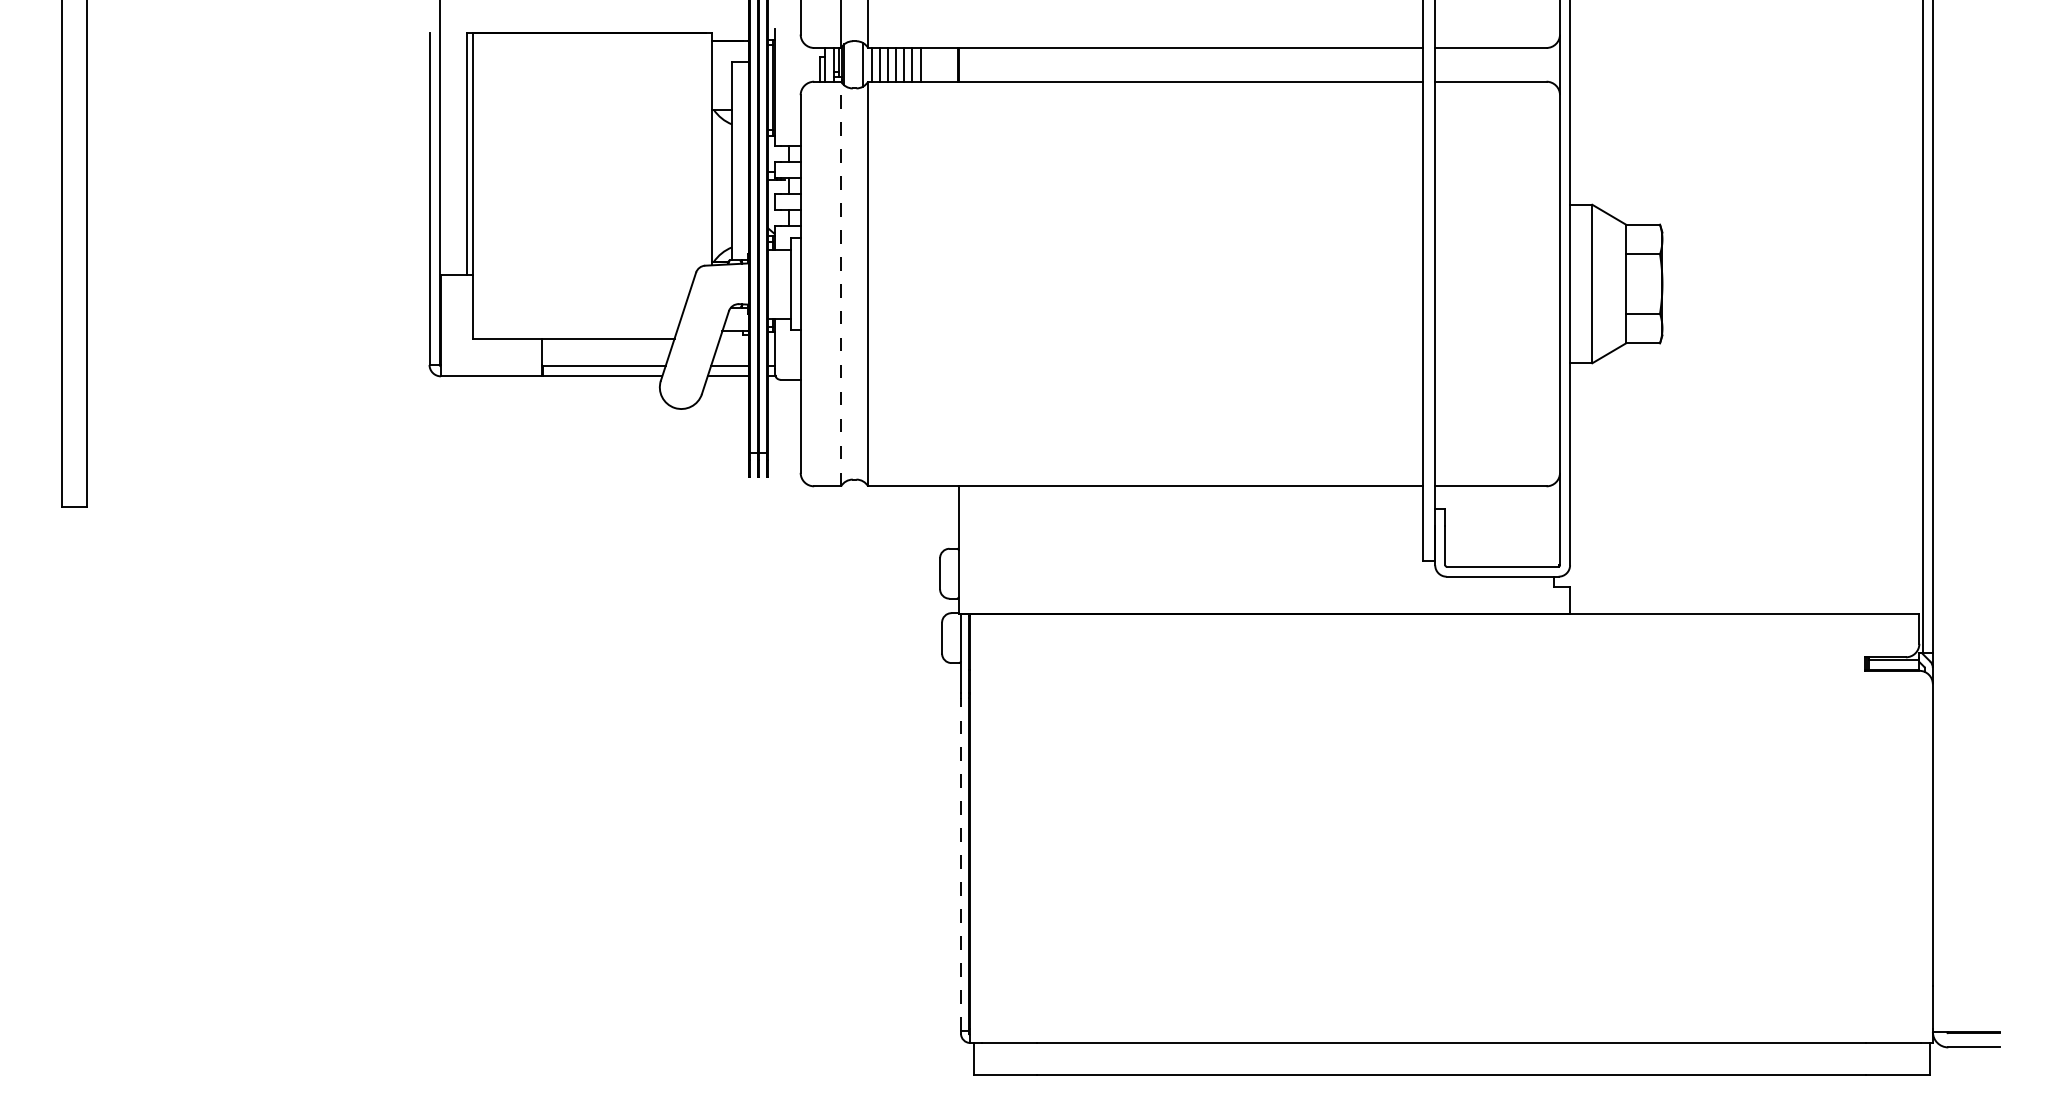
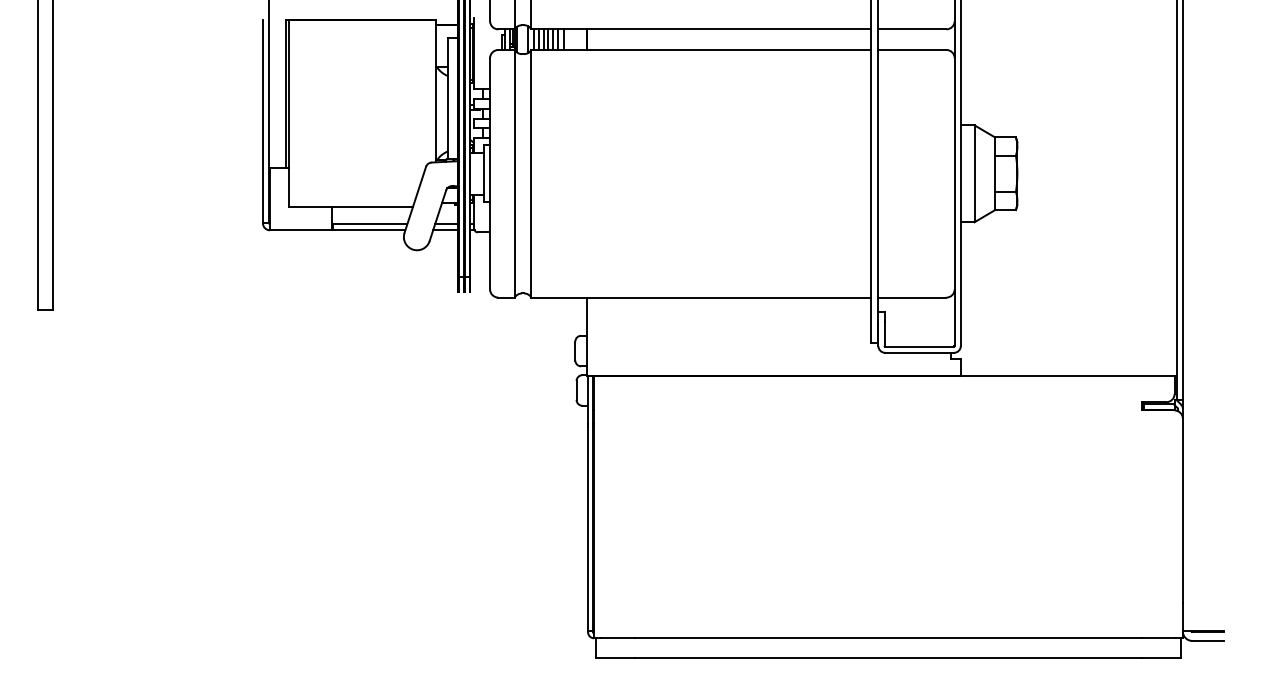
line: (840, 283) -> (514, 173), dashed -> solid
line: (961, 863) -> (588, 528), dashed -> solid

